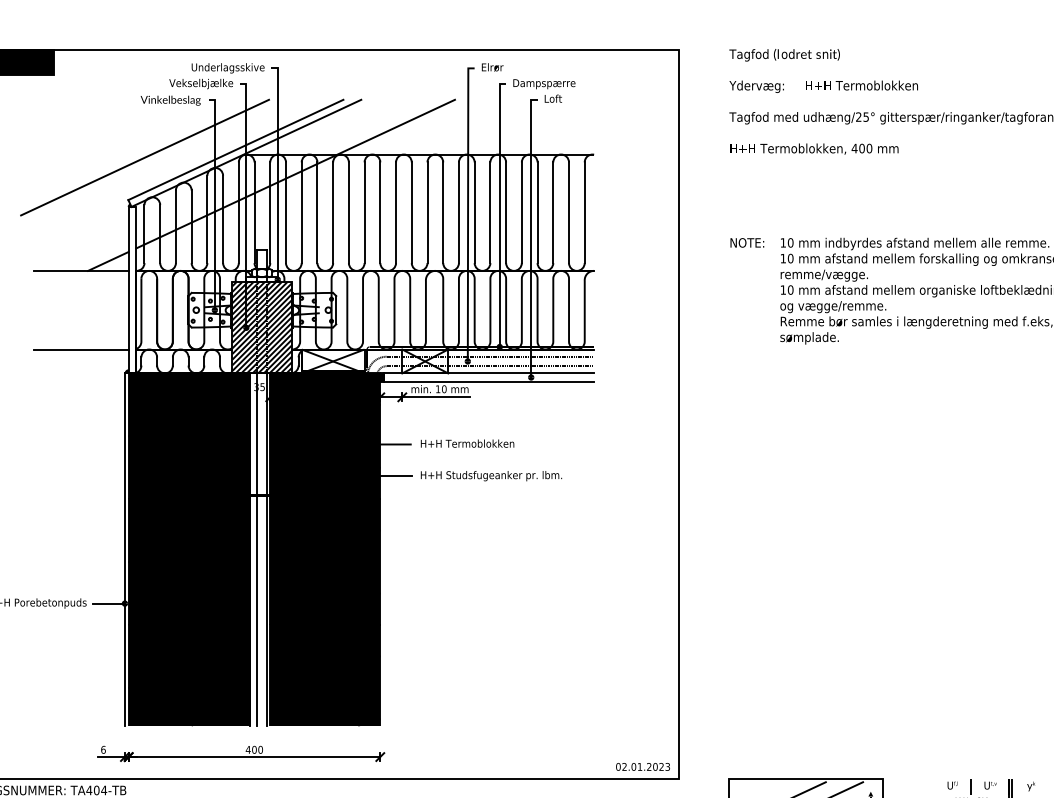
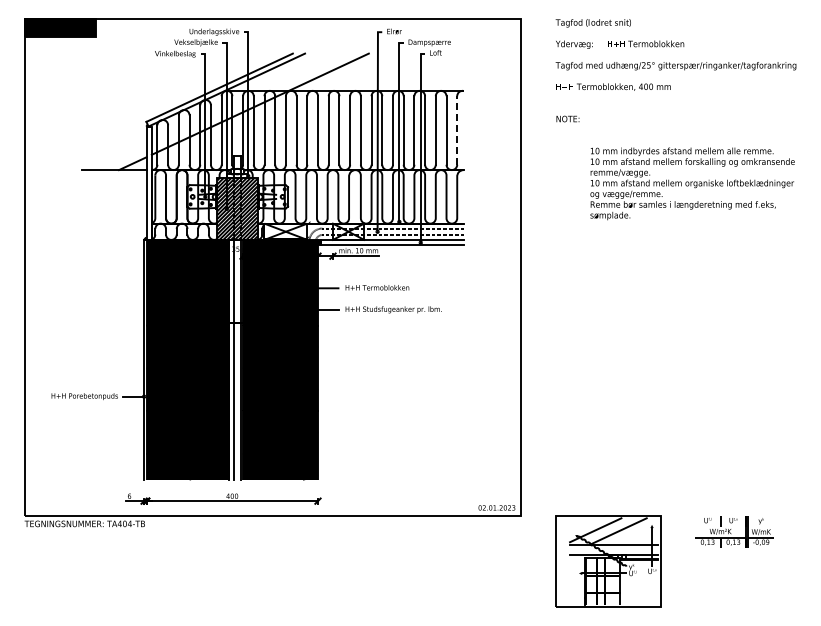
line: (144, 156) -> (157, 92), removed
line: (585, 212) -> (457, 130), solid -> dashed
text: (746, 242) -> (567, 118), moved
line: (81, 349) -> (114, 223), removed

